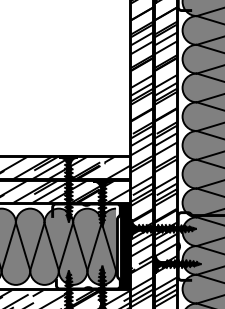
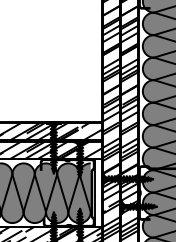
fill: (124, 245) -> (97, 192), removed

